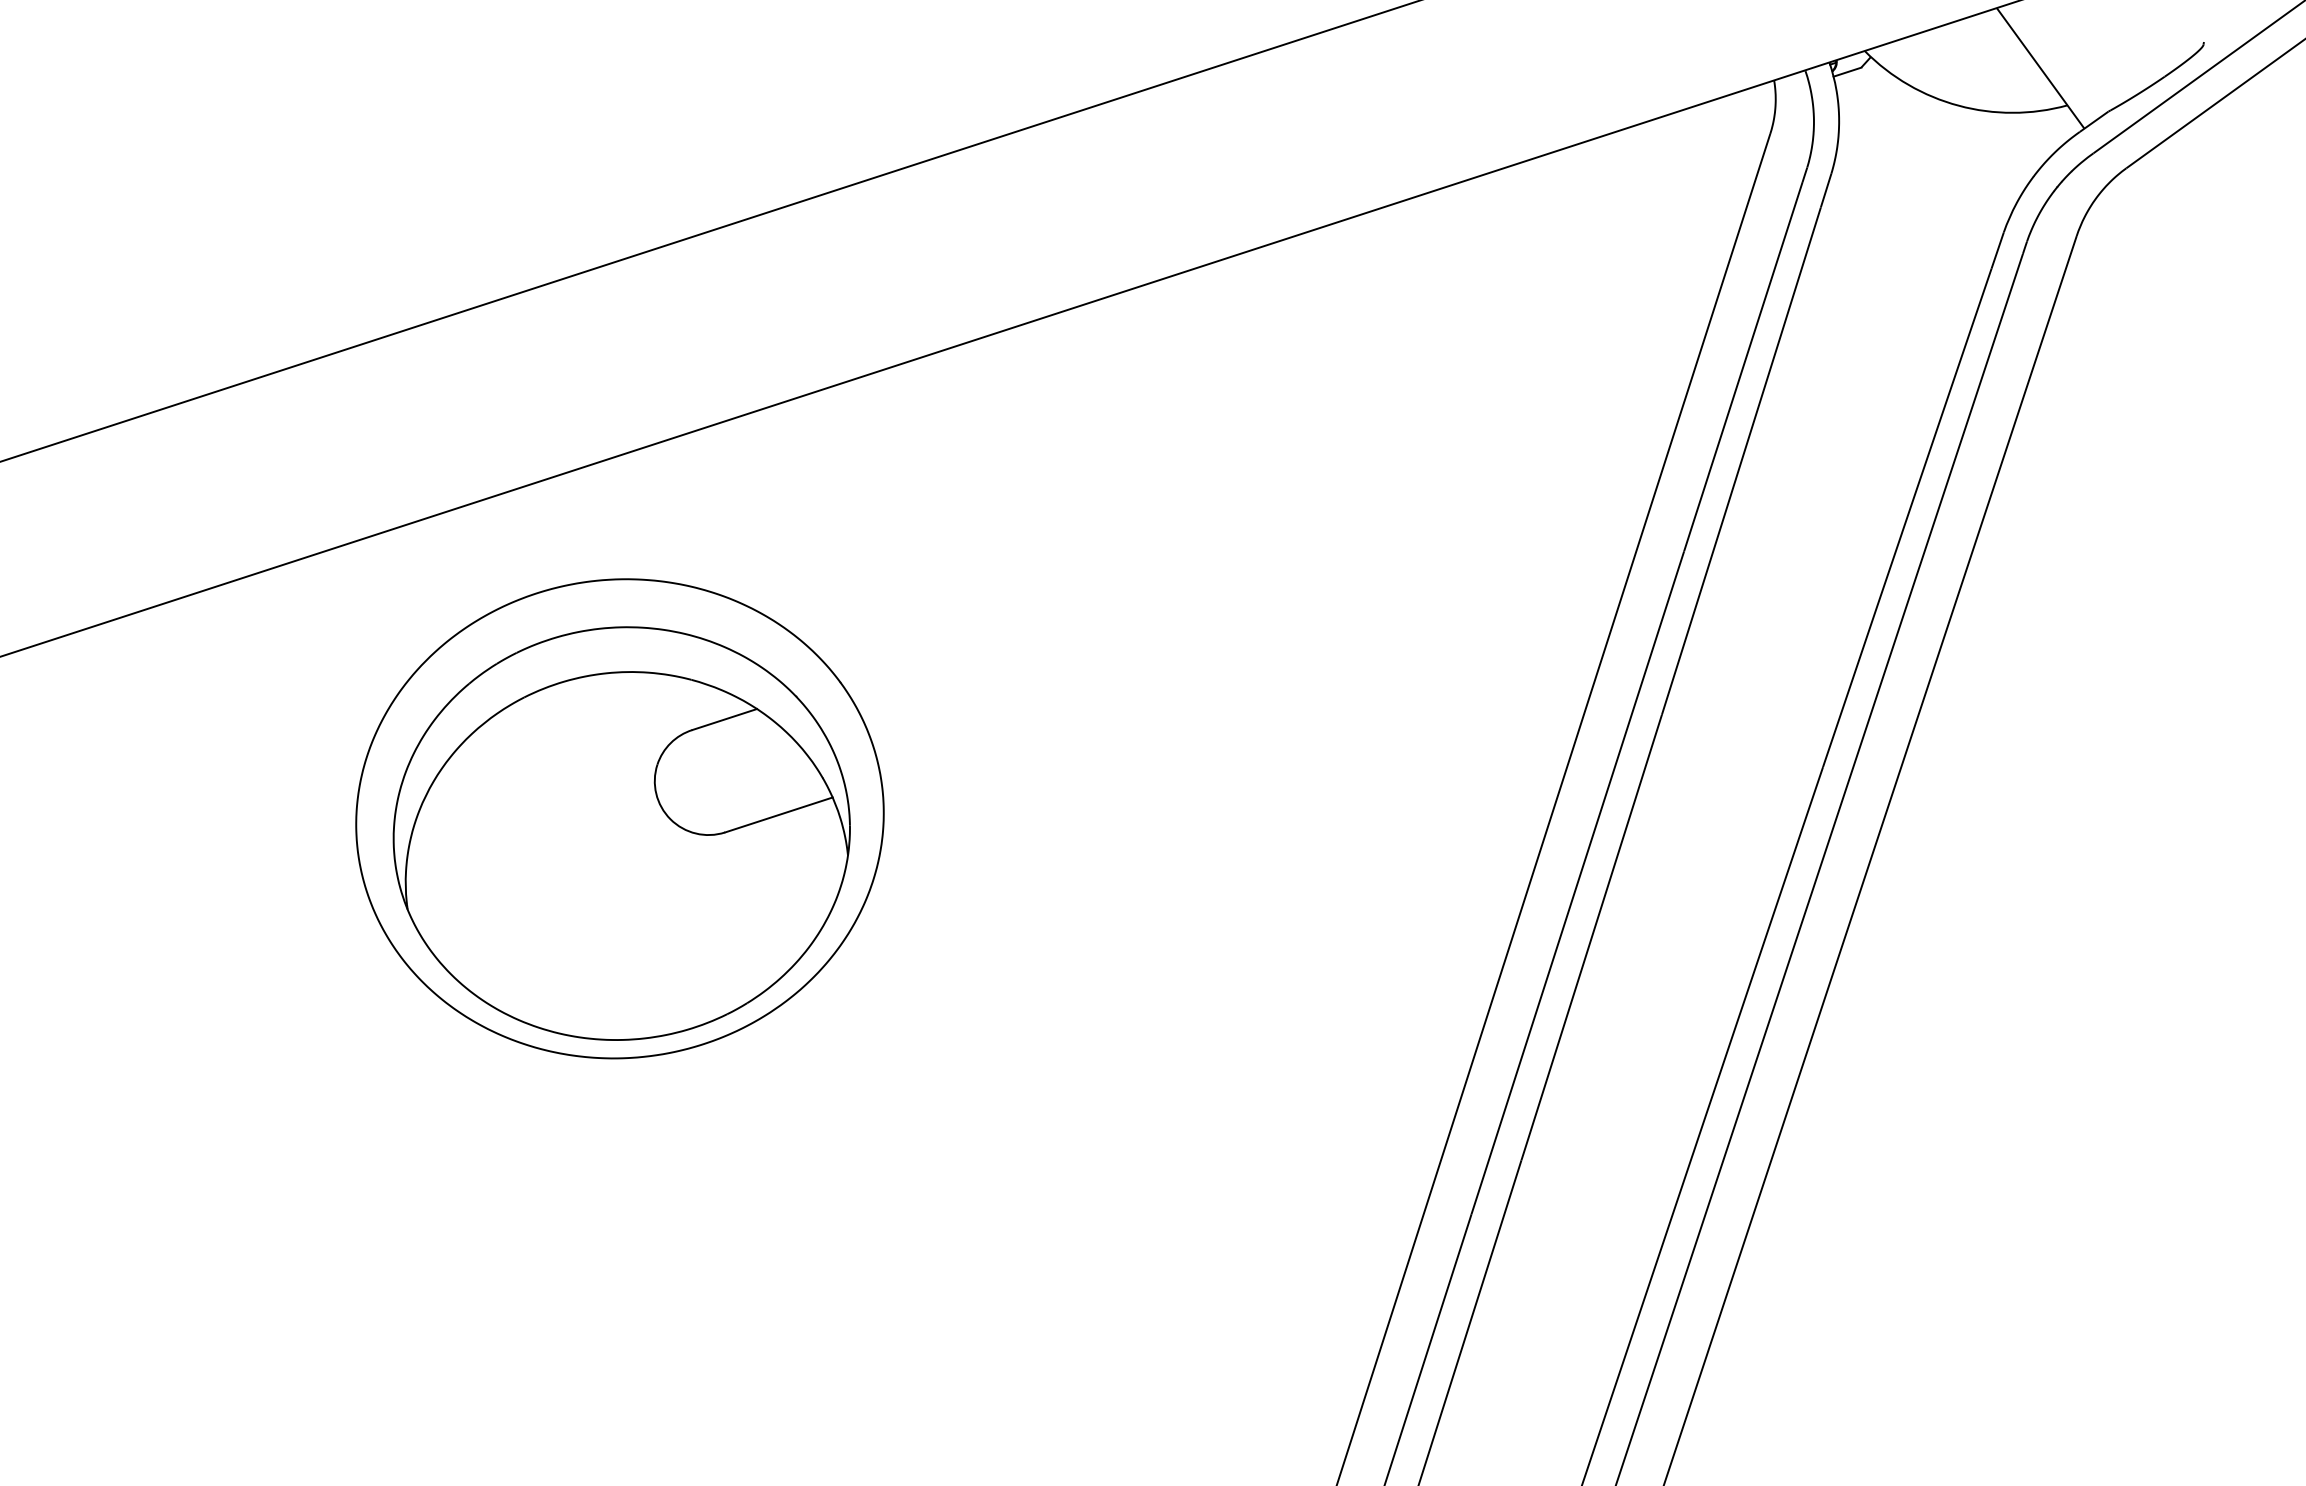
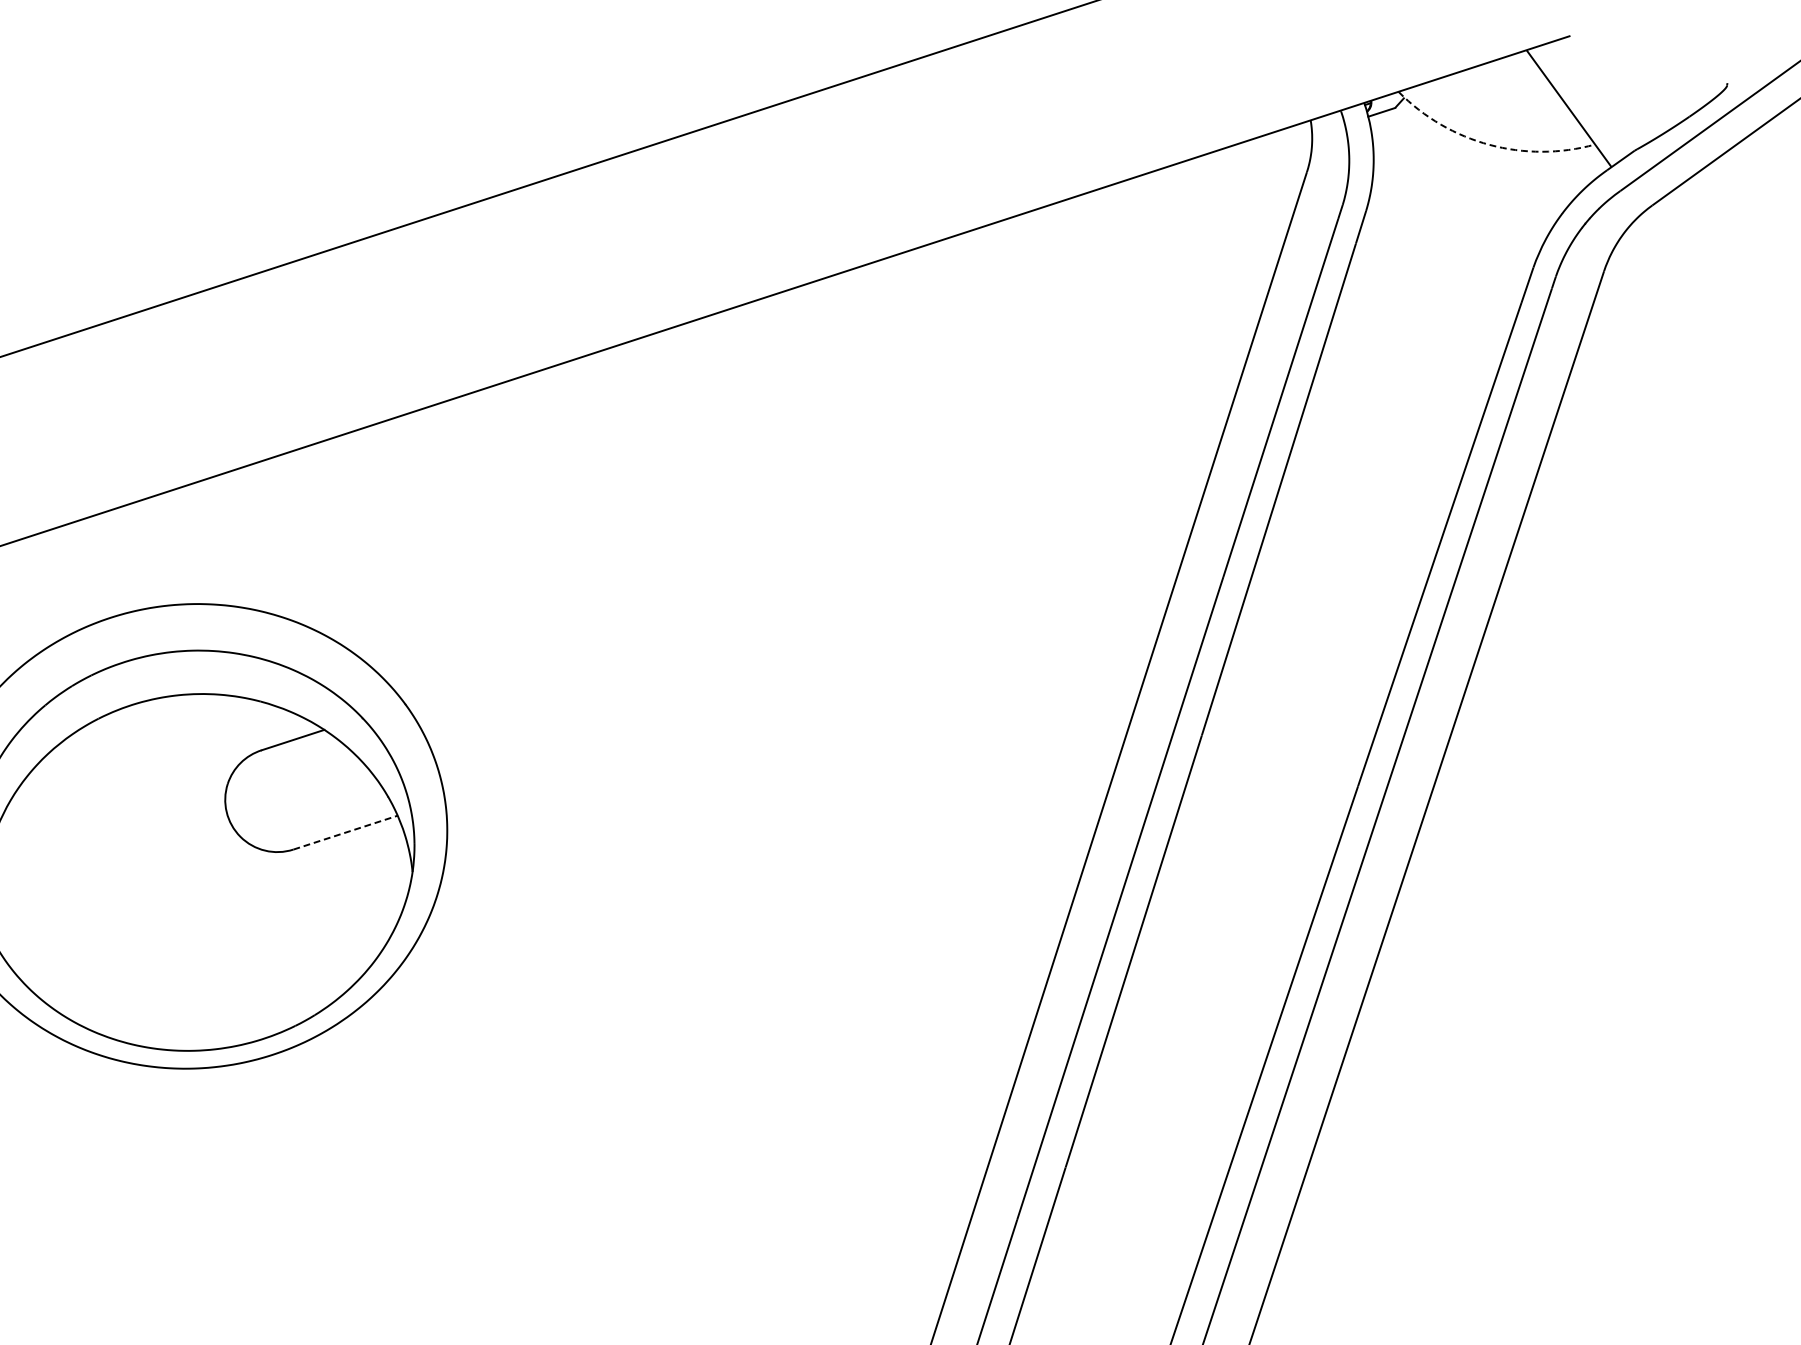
arc: (1958, 105) -> (1489, 144), solid -> dashed
line: (778, 814) -> (345, 832), solid -> dashed

